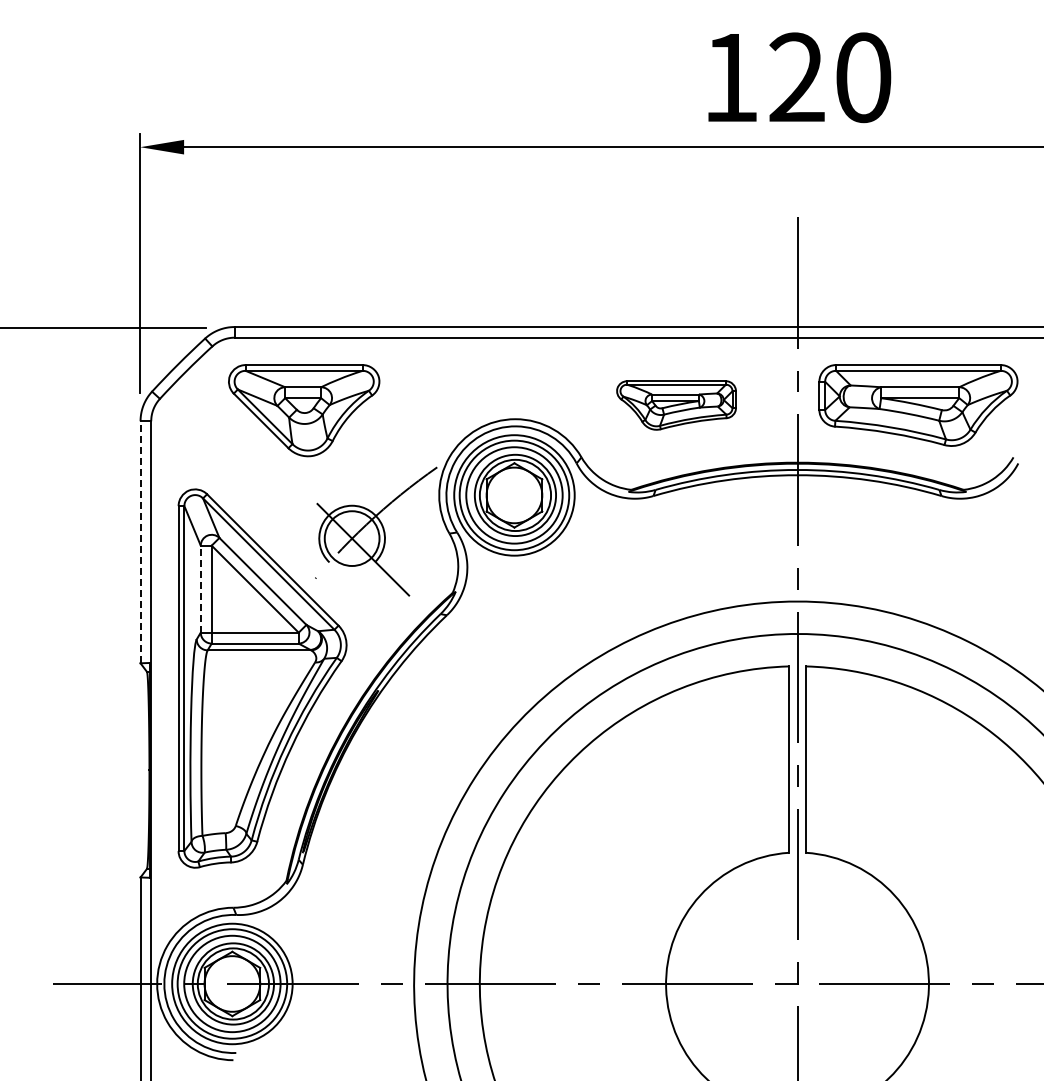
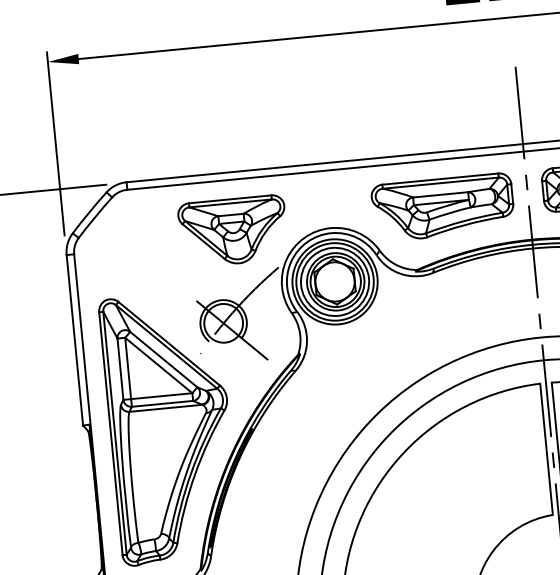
part: (676, 405) -> (443, 207), size x1.67
part: (304, 410) -> (233, 231), moved
line: (140, 541) -> (74, 339), dashed -> solid
line: (200, 589) -> (120, 369), dashed -> solid

